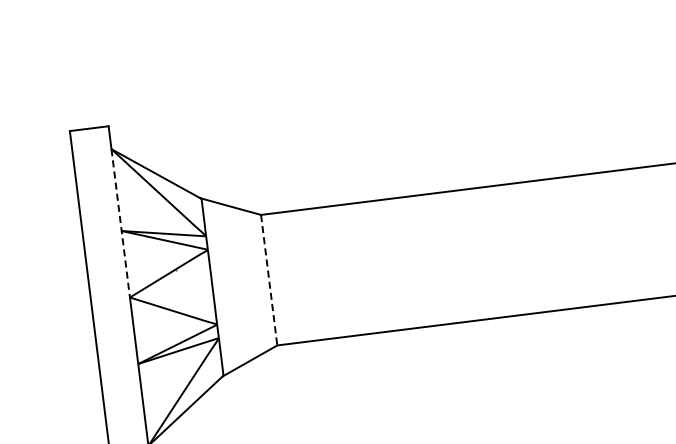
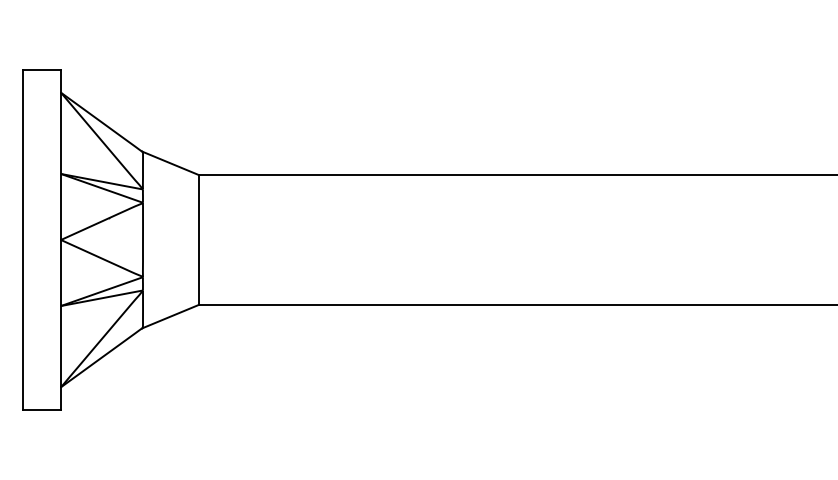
line: (121, 223) -> (61, 166), dashed -> solid
line: (269, 280) -> (199, 240), dashed -> solid

